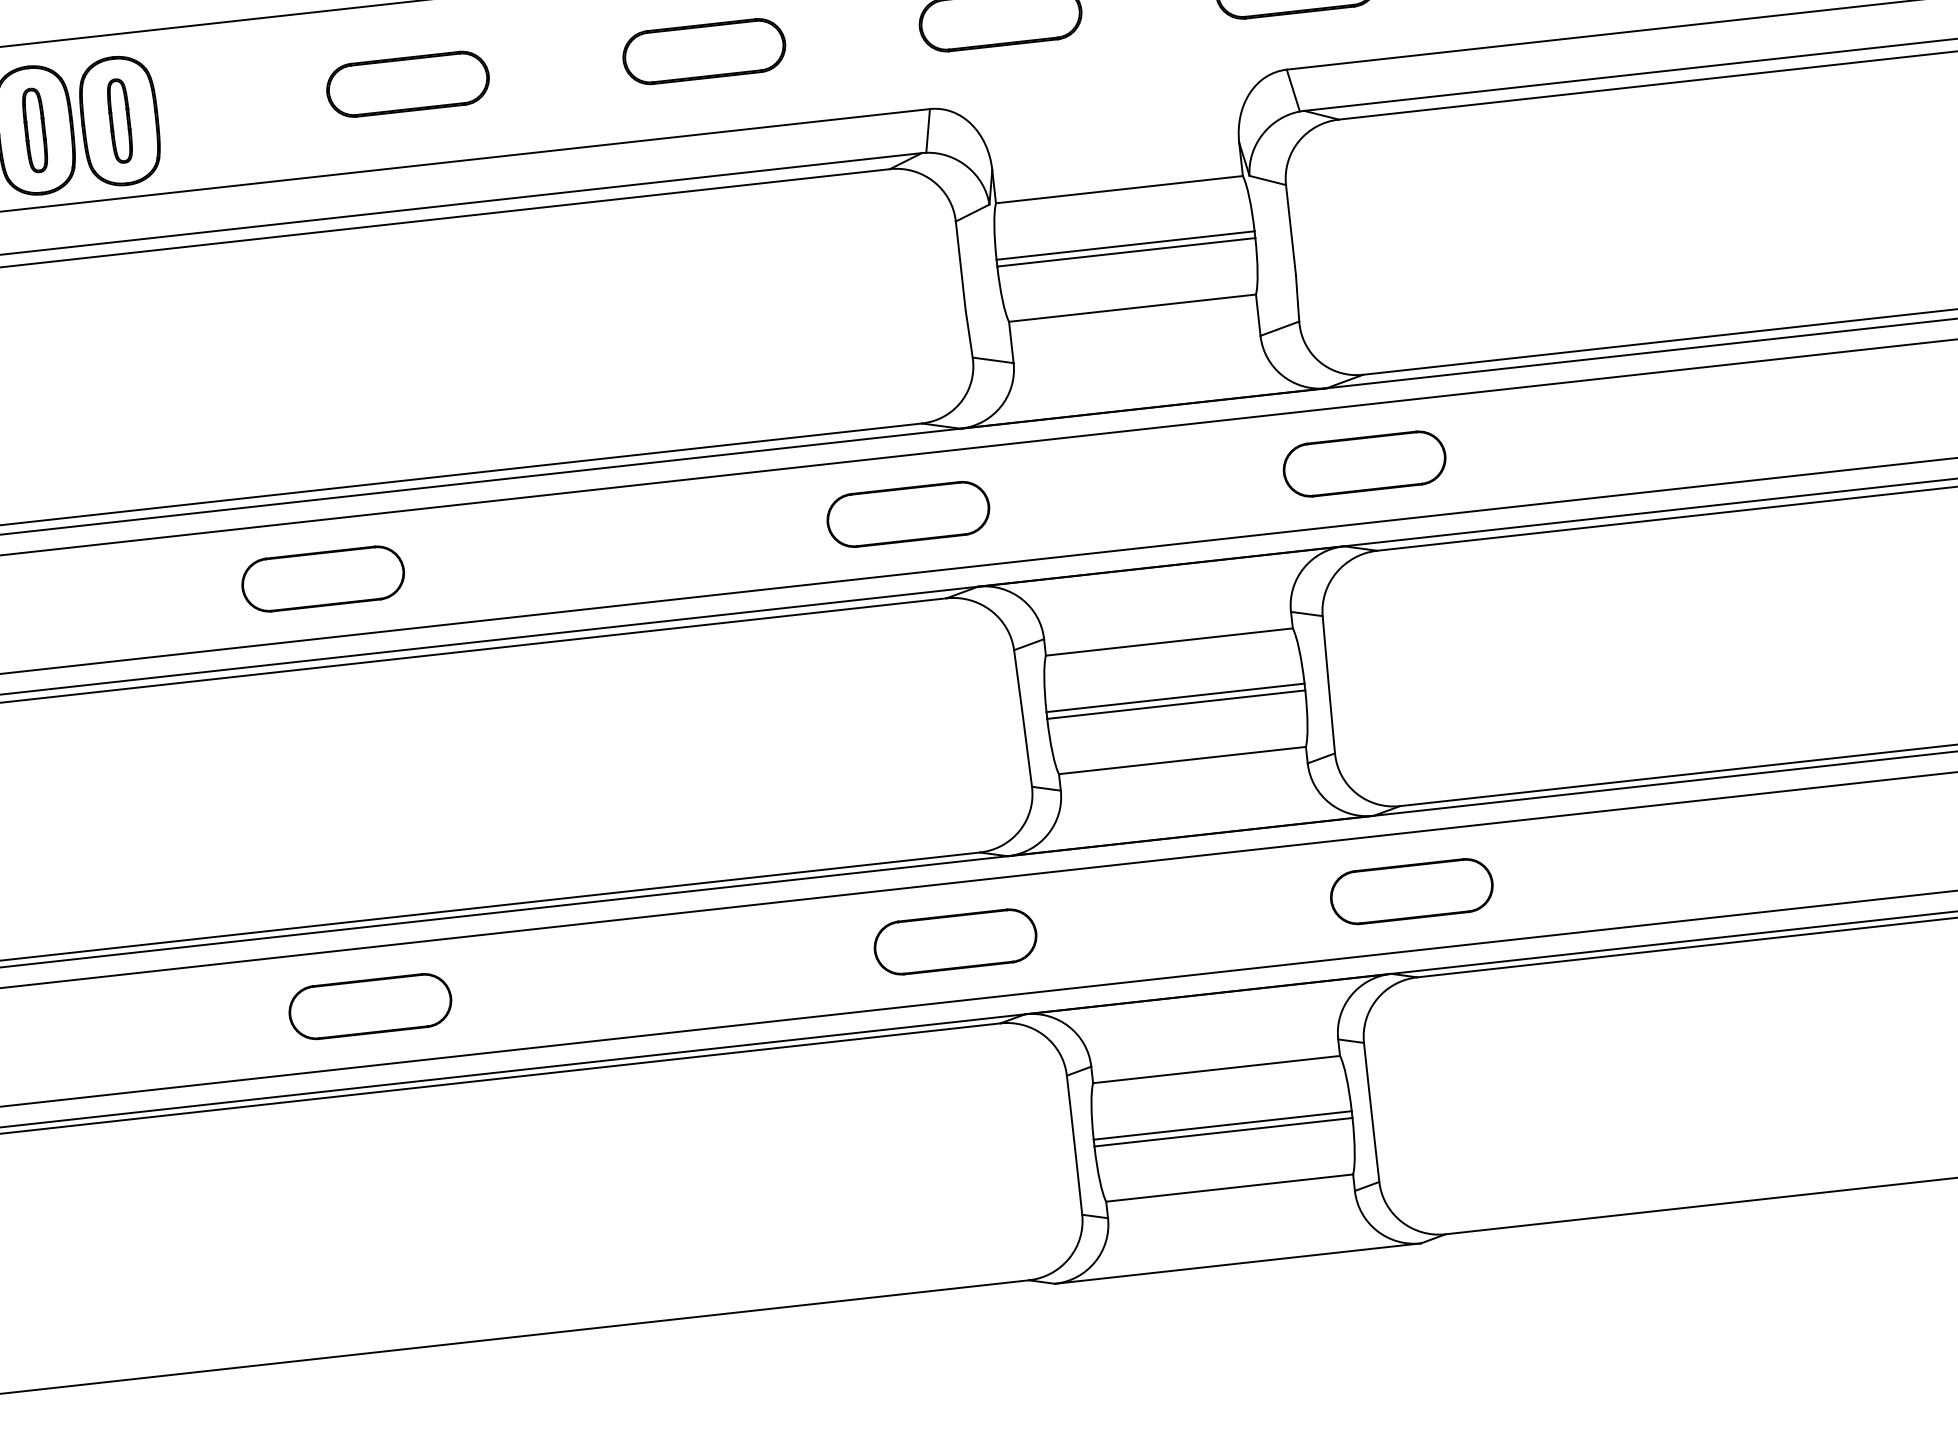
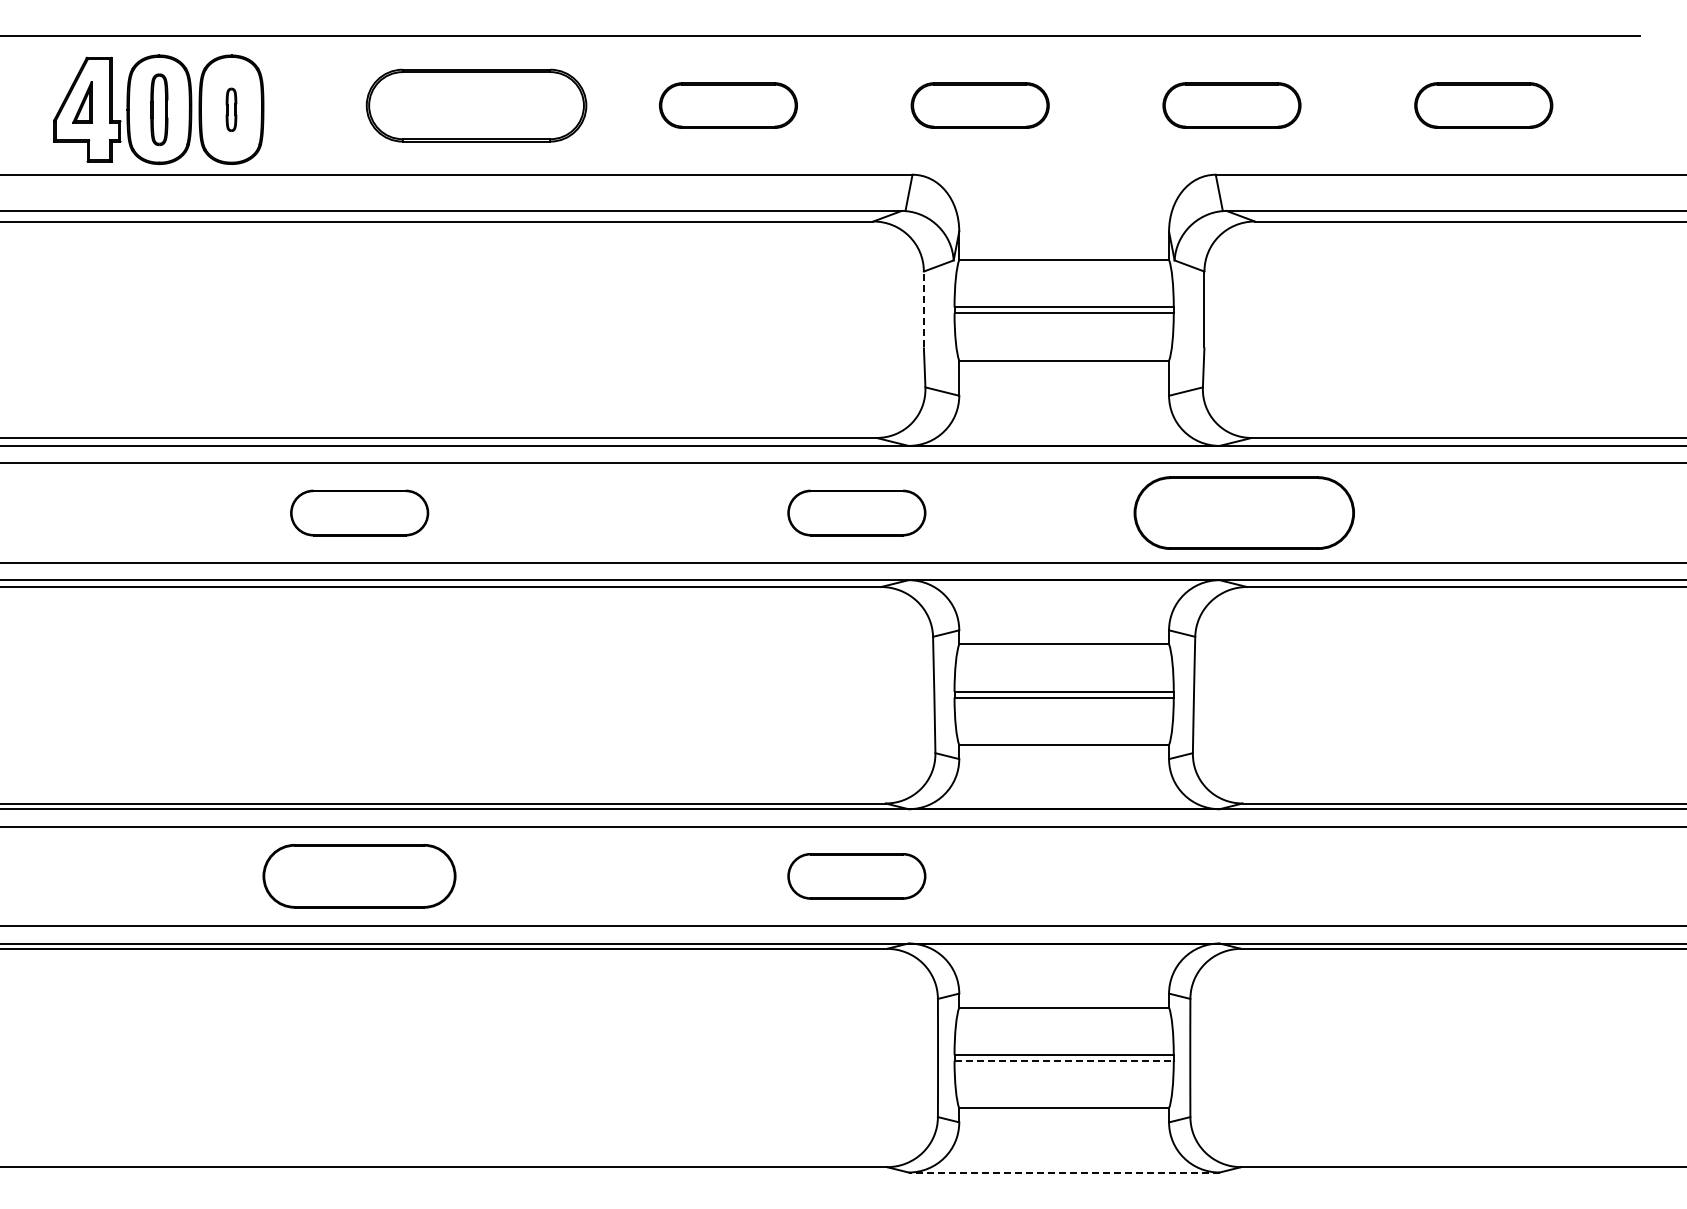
part: (407, 84) -> (476, 105), size x1.6
part: (119, 120) -> (231, 109), size x0.6
line: (960, 266) -> (923, 309), solid -> dashed
part: (1364, 463) -> (1244, 512), size x1.6
part: (1411, 891) -> (1244, 876), removed
part: (370, 1006) -> (359, 876), size x1.4
line: (1223, 1131) -> (1064, 1060), solid -> dashed
line: (1237, 1263) -> (1063, 1172), solid -> dashed

